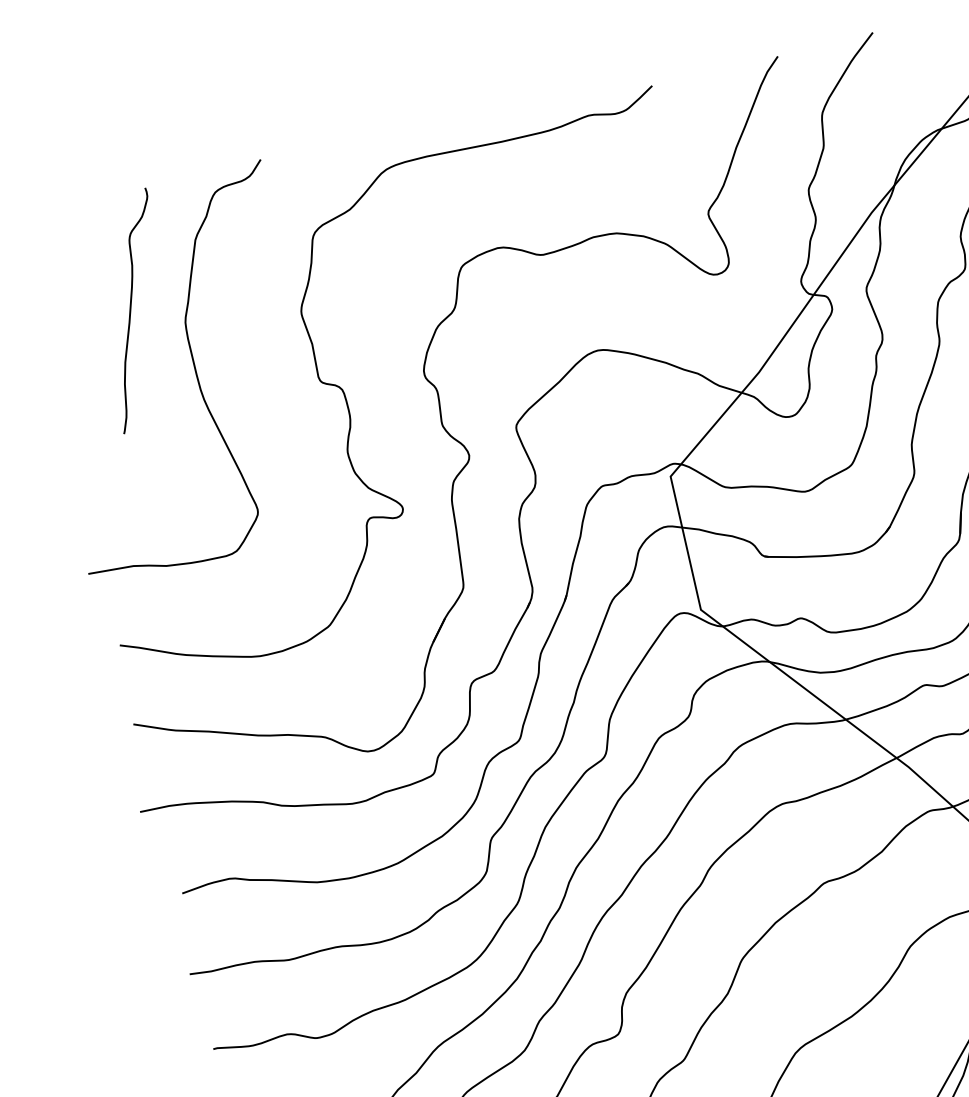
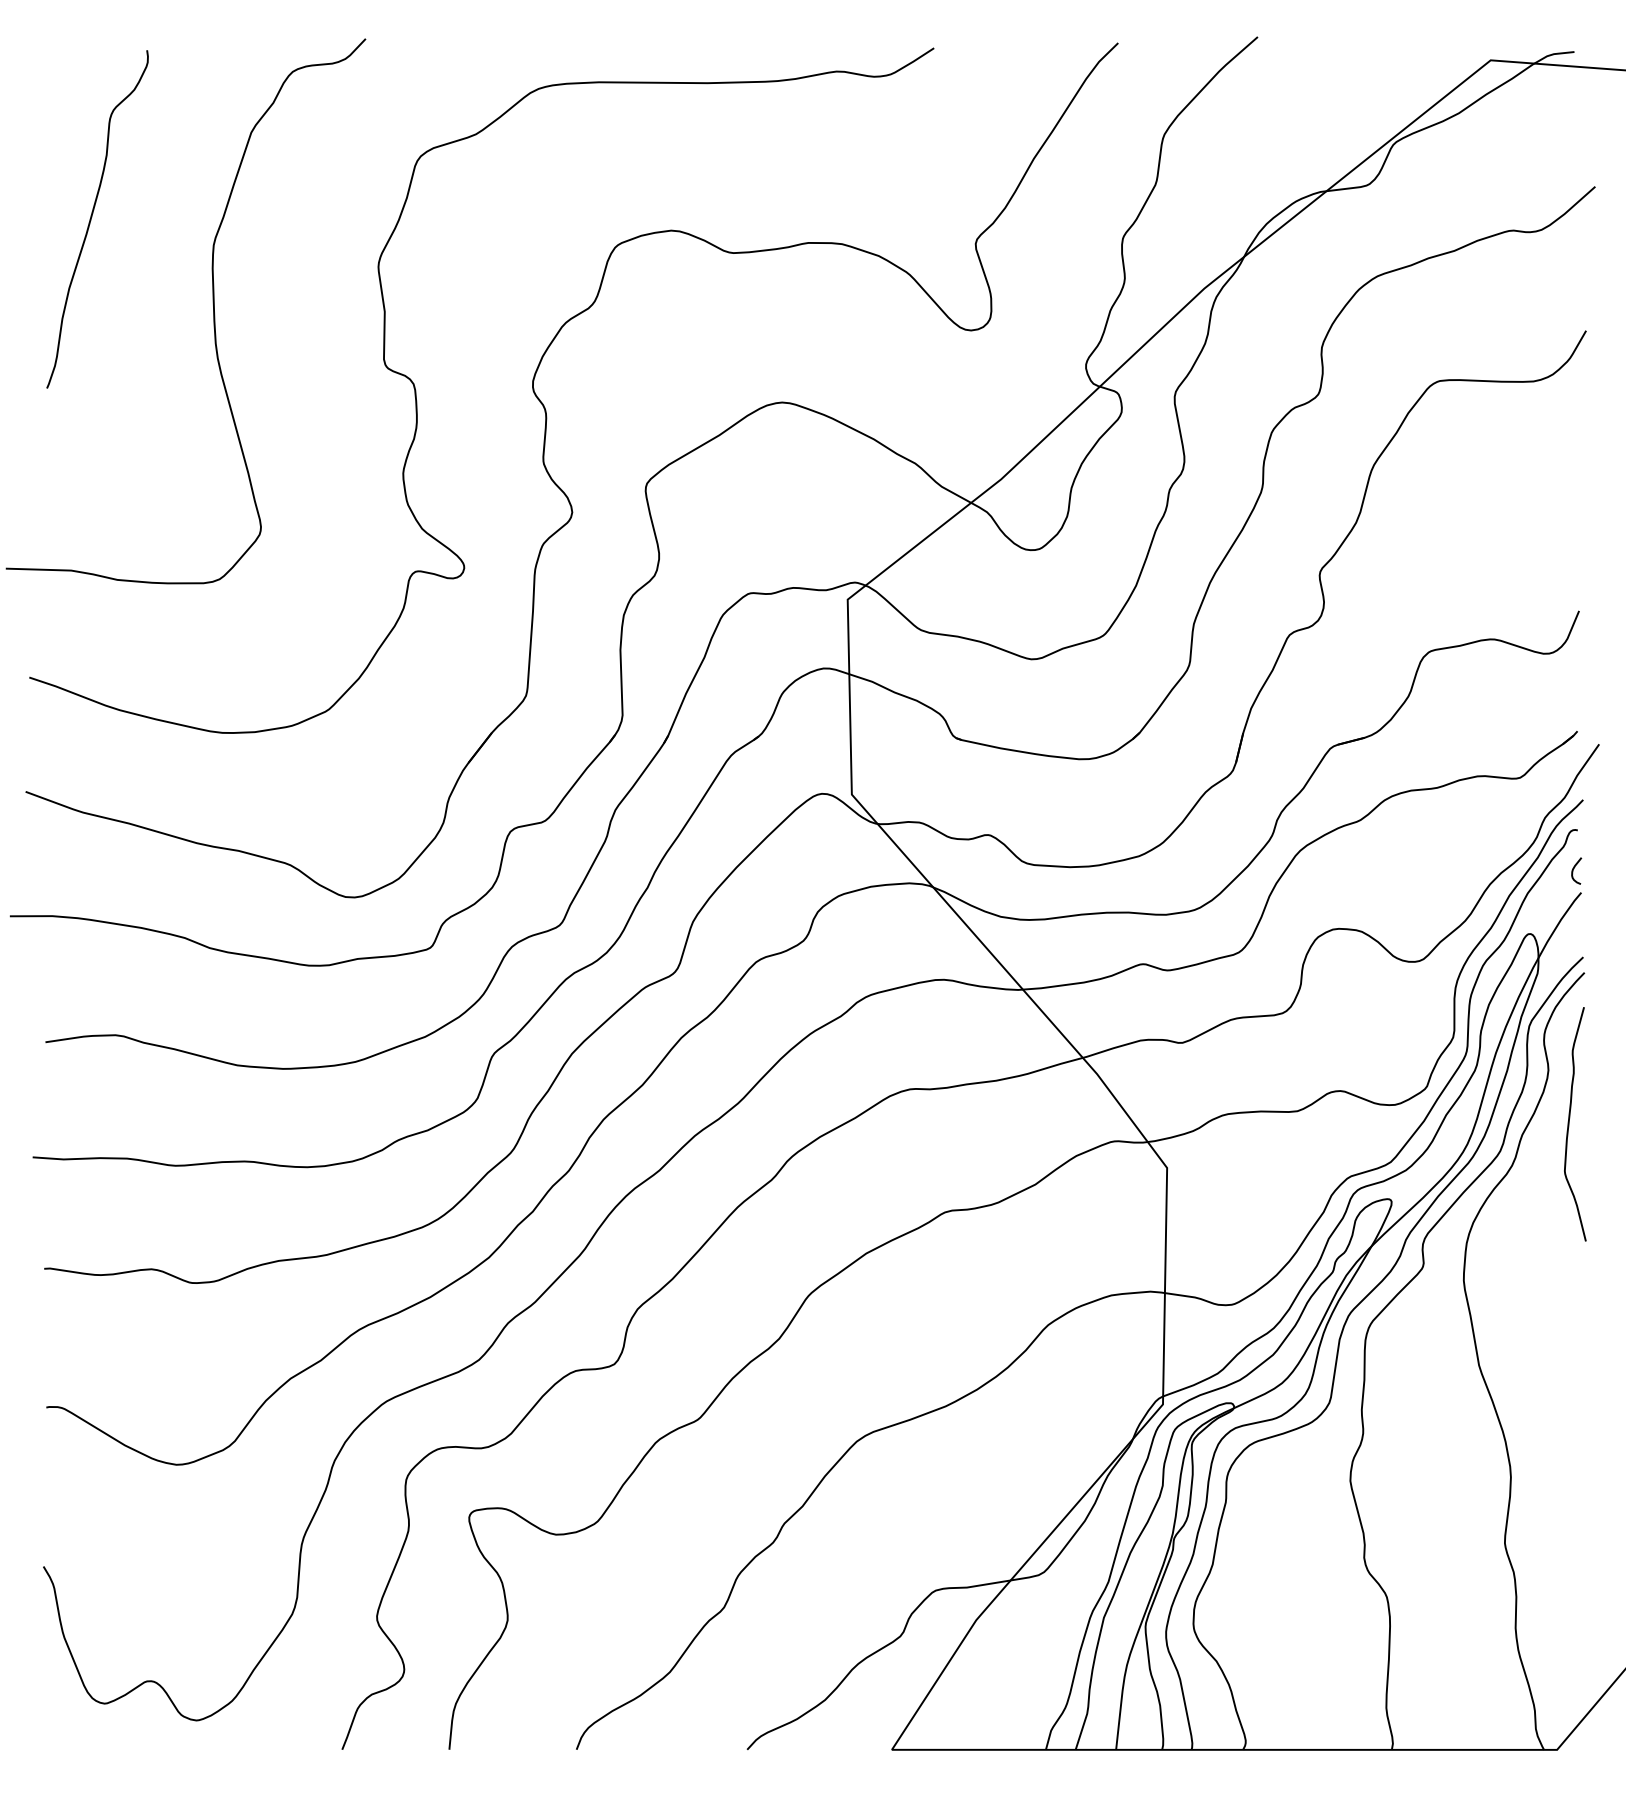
curve: (131, 310) -> (92, 217), moved

